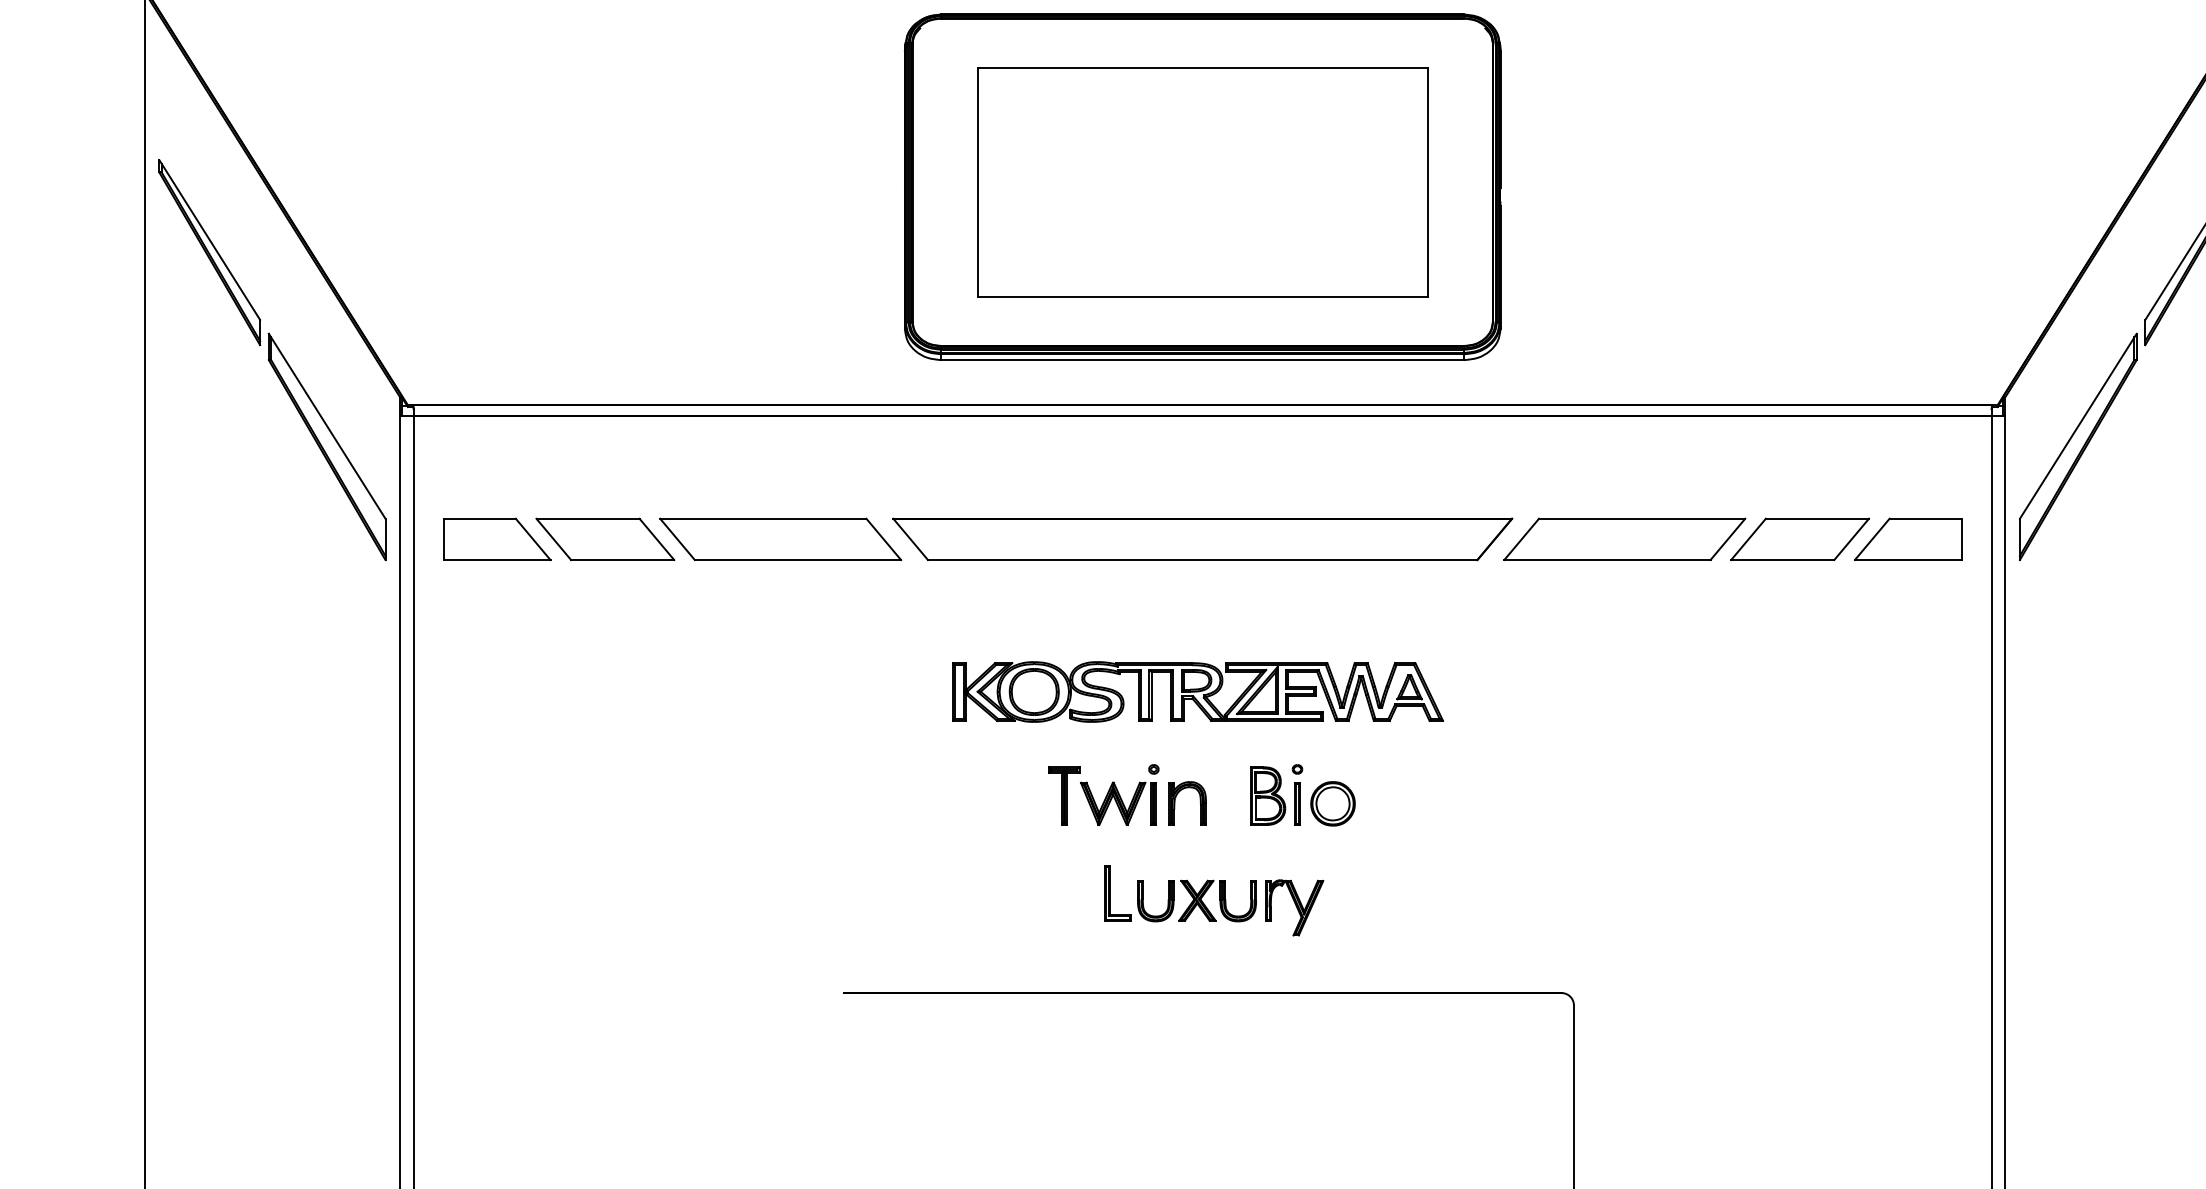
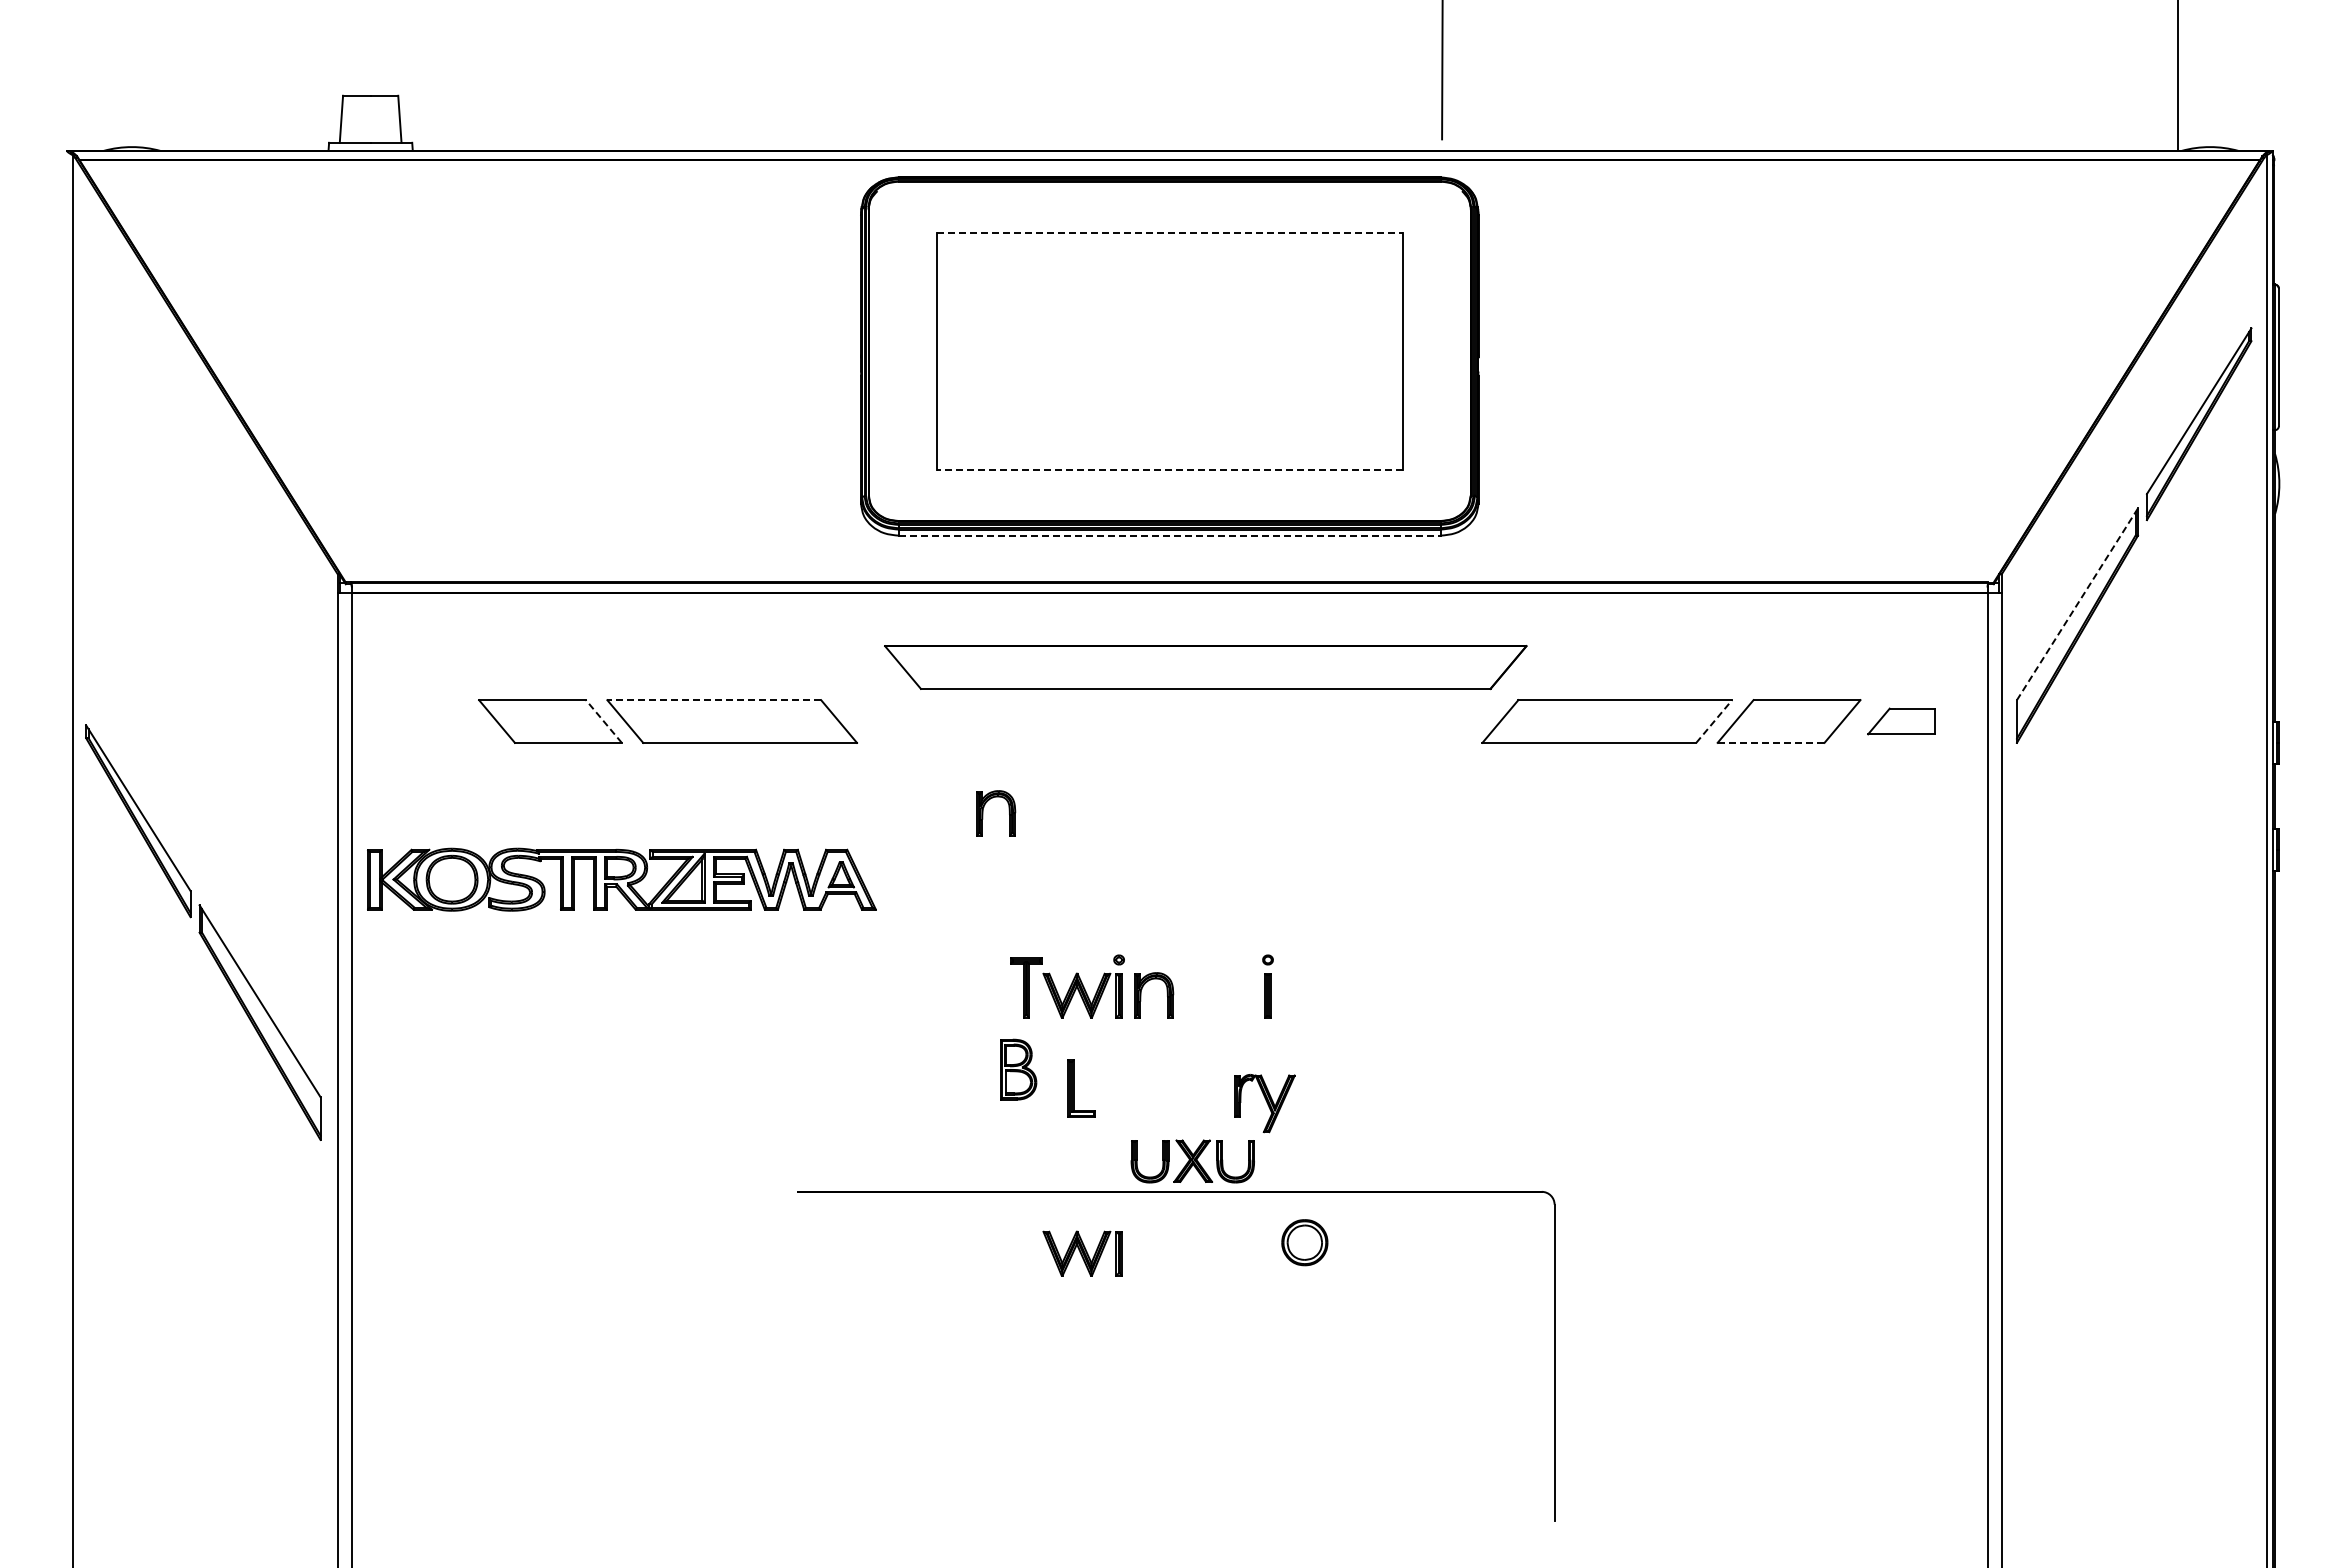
line: (1203, 67) -> (1170, 232), solid -> dashed
line: (1202, 296) -> (1169, 469), solid -> dashed
part: (272, 359) -> (203, 932), moved
line: (1202, 359) -> (1169, 535), solid -> dashed
line: (2078, 426) -> (2077, 604), solid -> dashed
line: (763, 519) -> (714, 700), solid -> dashed
part: (497, 539) -> (438, 721), removed
line: (656, 539) -> (603, 721), solid -> dashed
part: (1202, 539) -> (1205, 667), moved
line: (1728, 539) -> (1714, 721), solid -> dashed
part: (1908, 539) -> (1901, 721), size x0.6
line: (1783, 559) -> (1771, 742), solid -> dashed
part: (1047, 625) -> (1008, 810), added
part: (1197, 691) -> (621, 879), moved
part: (1268, 795) -> (1018, 1069), moved
part: (1332, 803) -> (1304, 1242), moved
part: (1196, 901) -> (1192, 1161), moved
part: (1118, 1052) -> (1082, 1253), added

